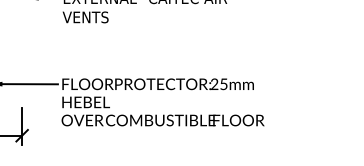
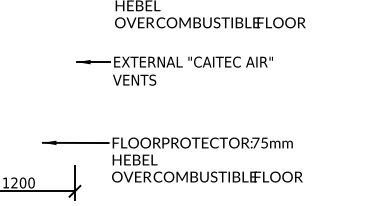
text: (214, 83) -> (255, 142), 25mm -> 75mm

